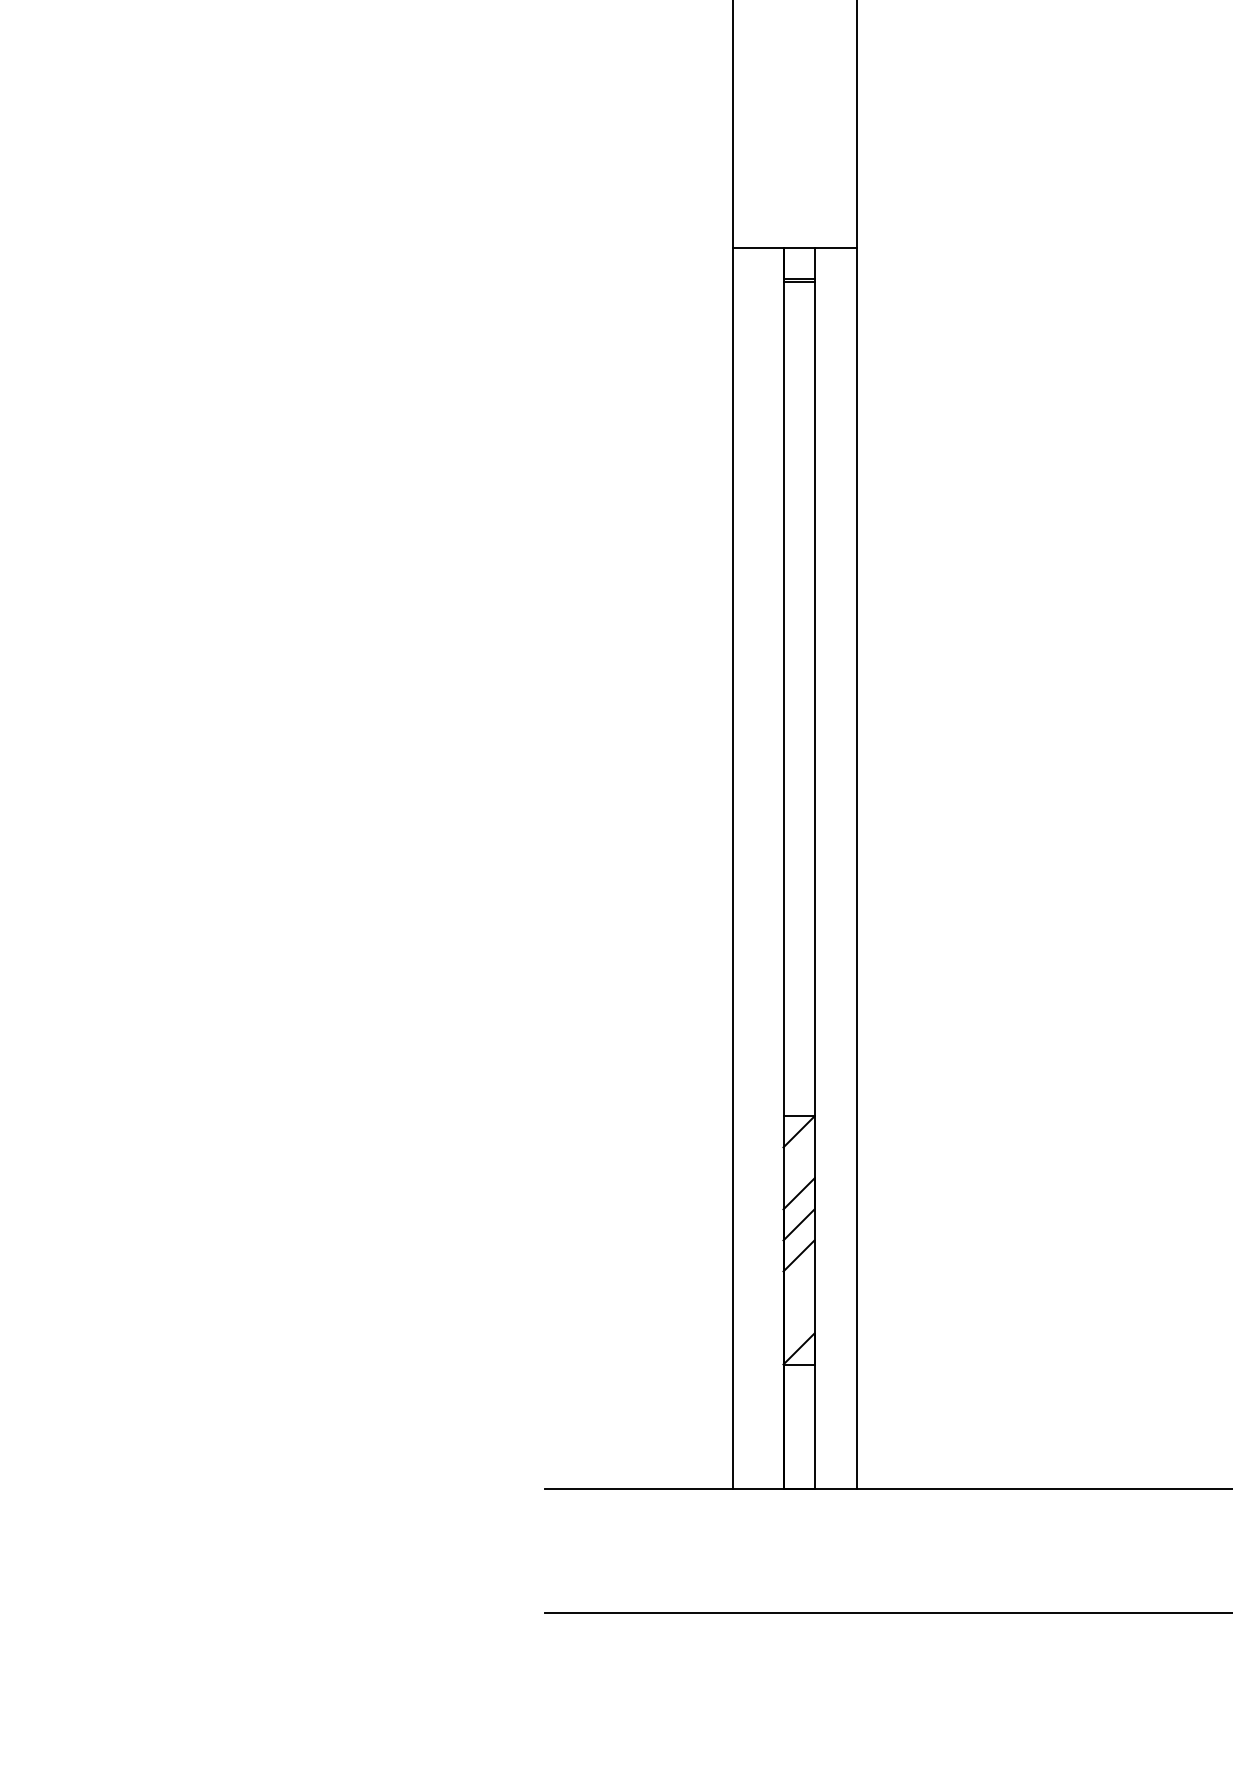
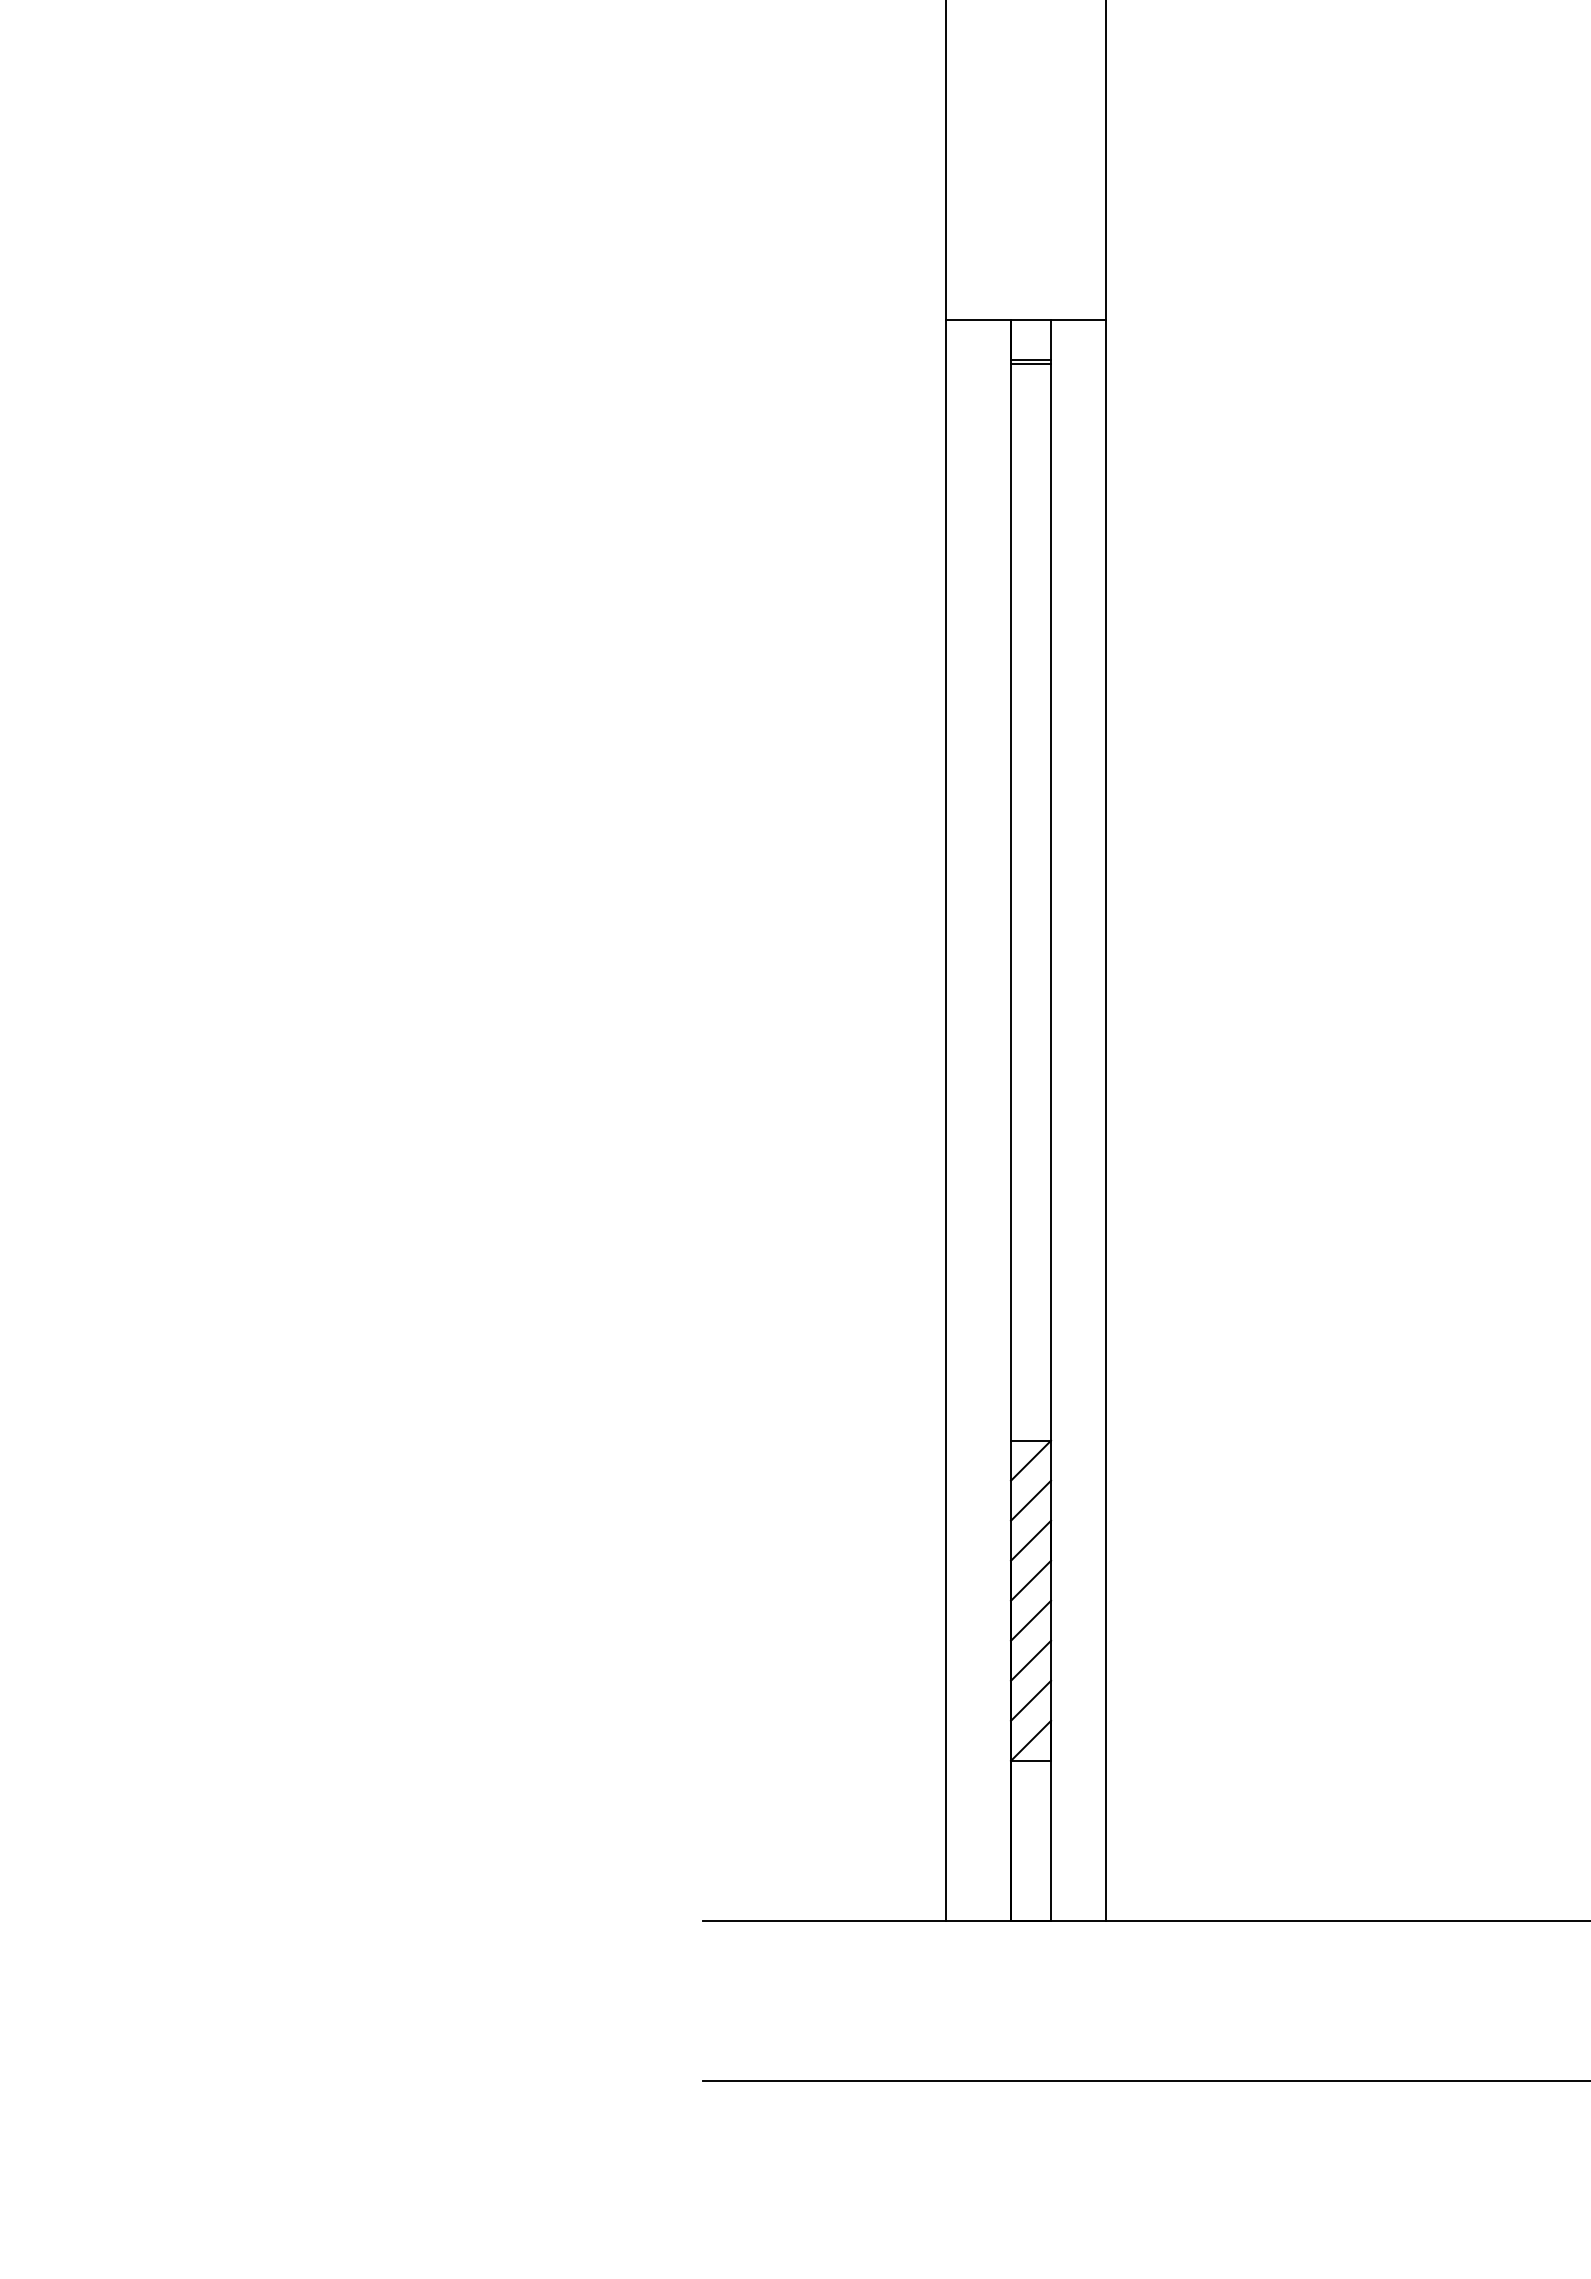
line: (799, 1162) -> (1031, 1500), added
line: (799, 1286) -> (1031, 1660), added
line: (799, 1317) -> (1031, 1700), added

